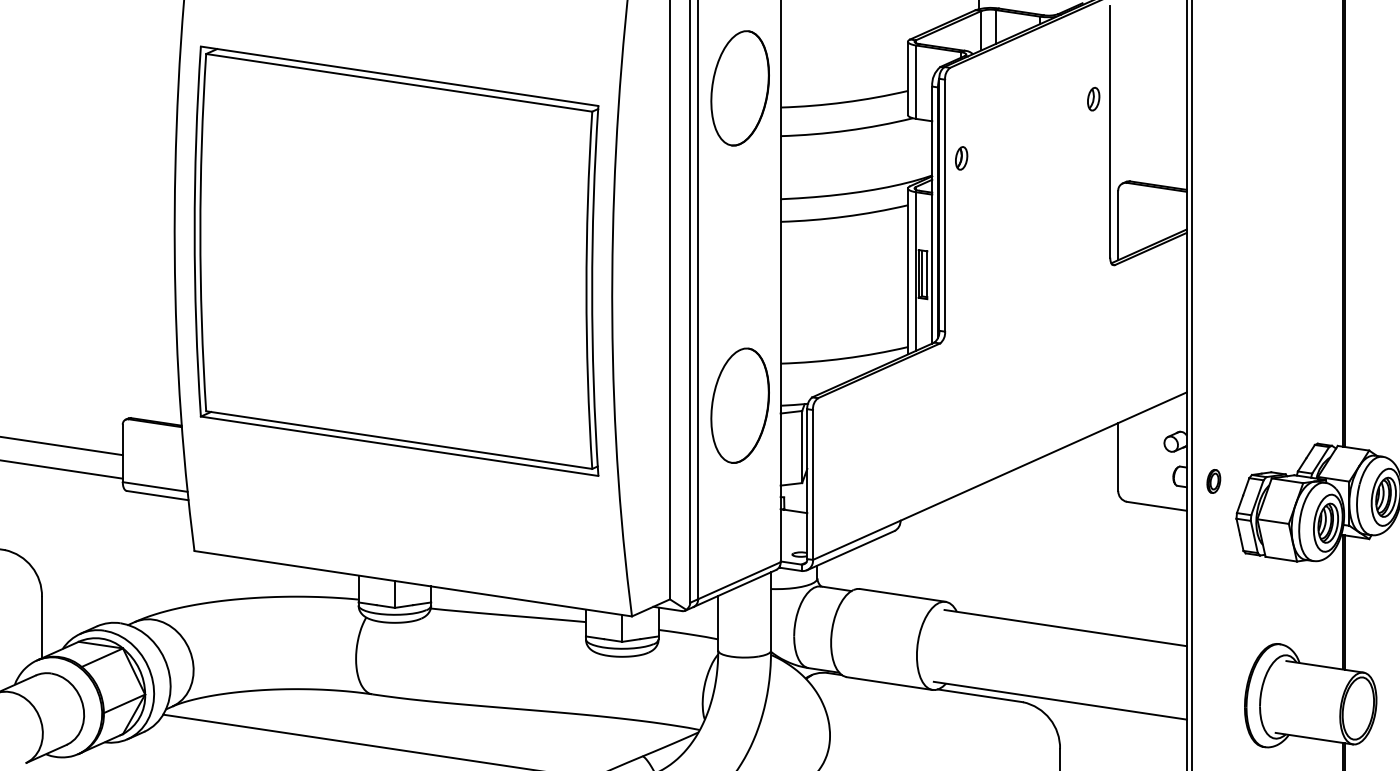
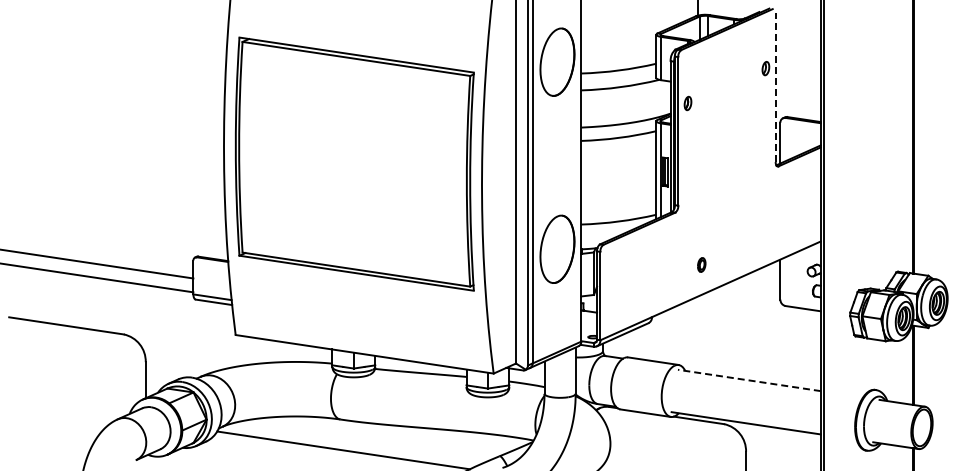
line: (1109, 131) -> (775, 87), solid -> dashed
part: (1213, 480) -> (701, 264), moved
line: (1064, 628) -> (748, 380), solid -> dashed

